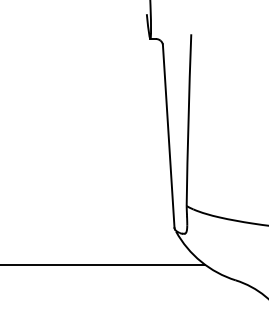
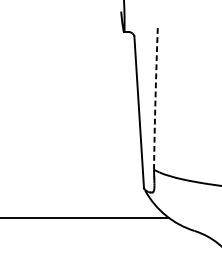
arc: (188, 120) -> (155, 99), solid -> dashed

